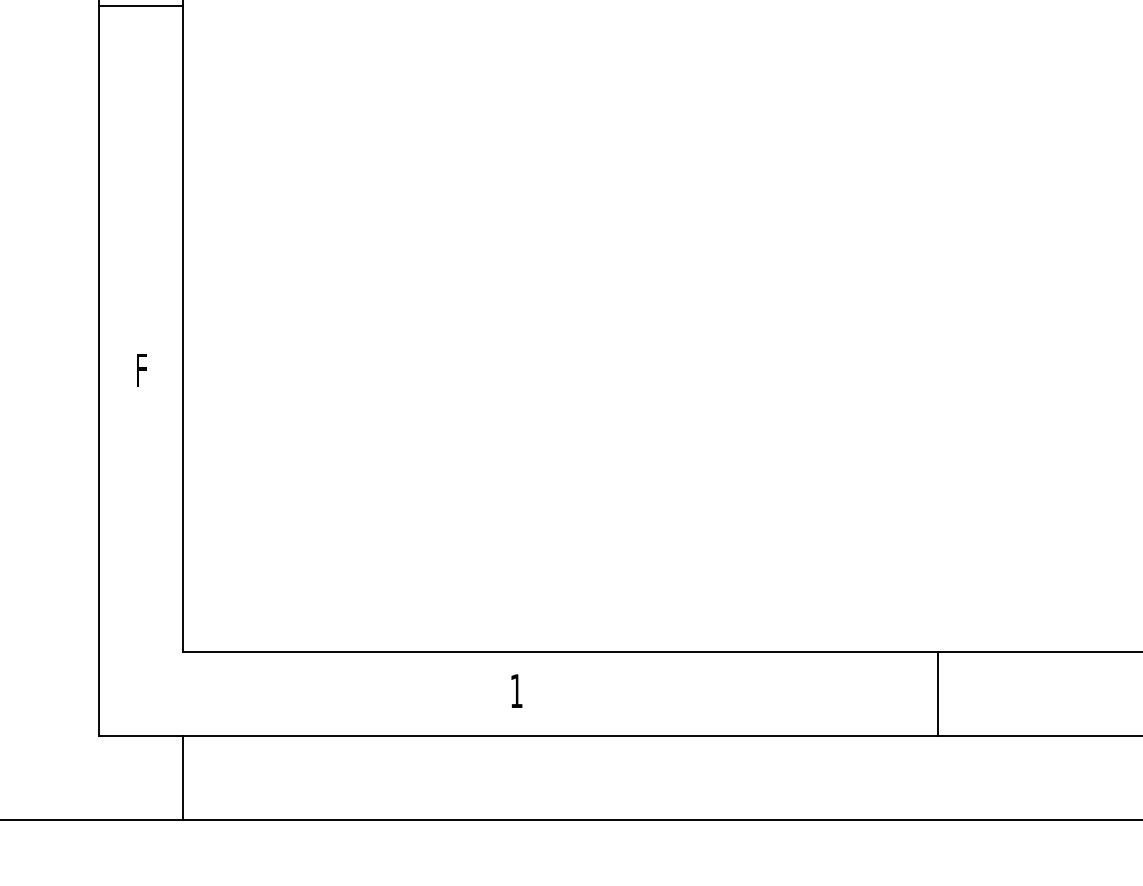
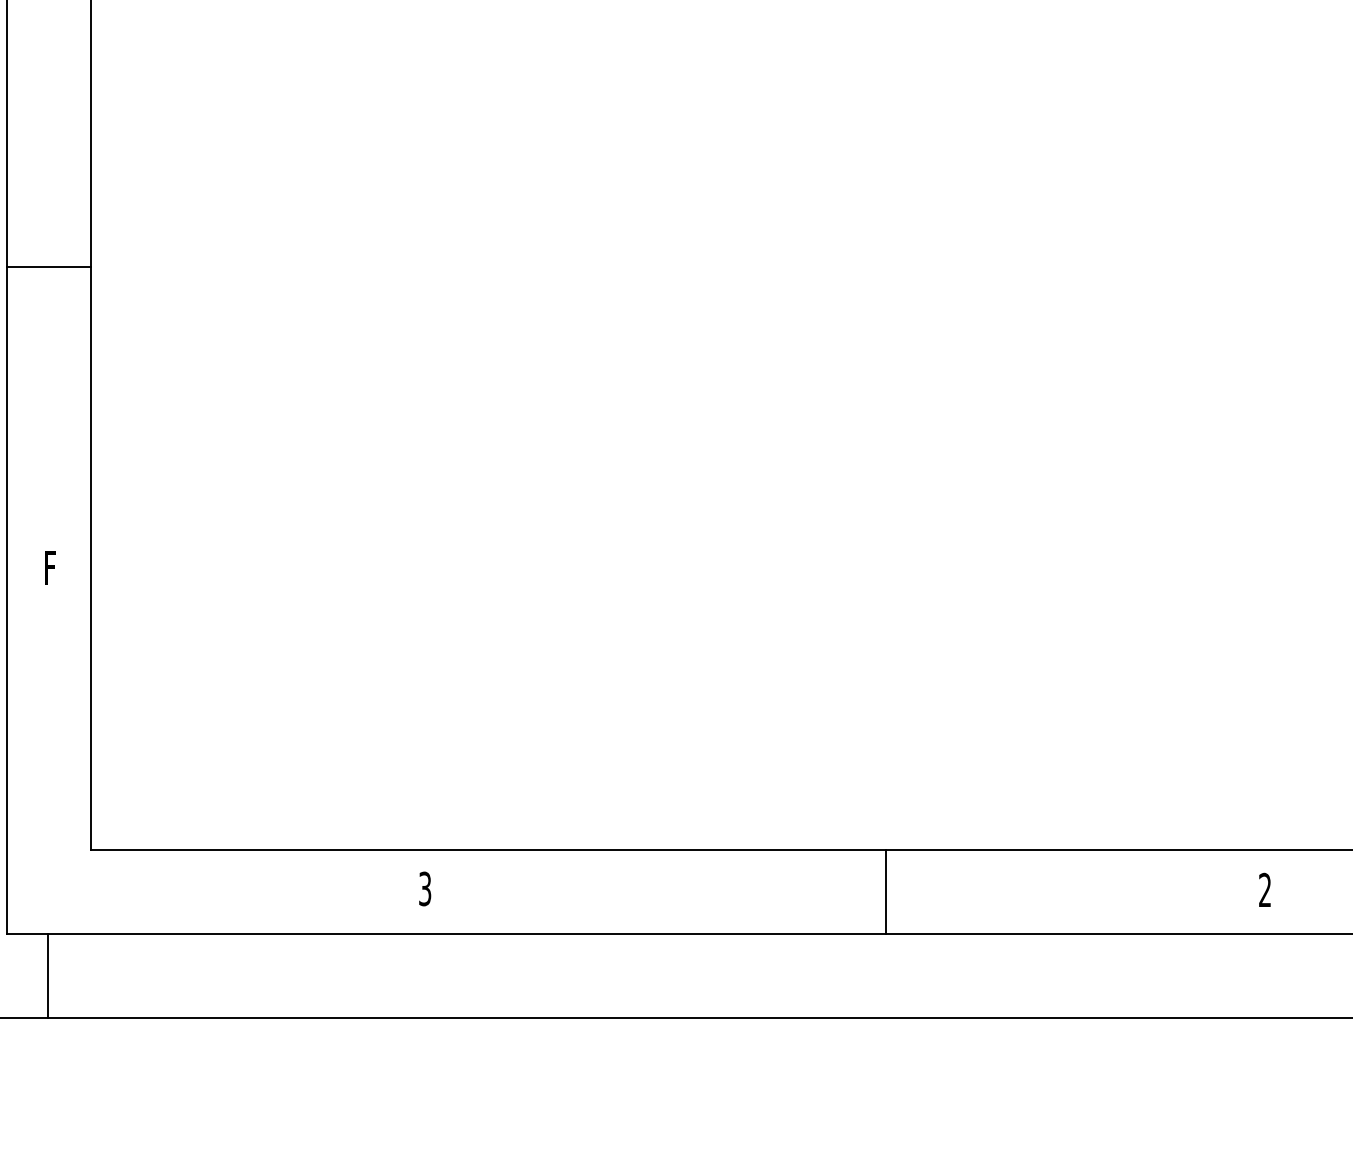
line: (140, 5) -> (49, 267), moved
text: (516, 690) -> (425, 888), 1 -> 3
line: (937, 693) -> (885, 891), moved
line: (182, 777) -> (48, 975), moved

